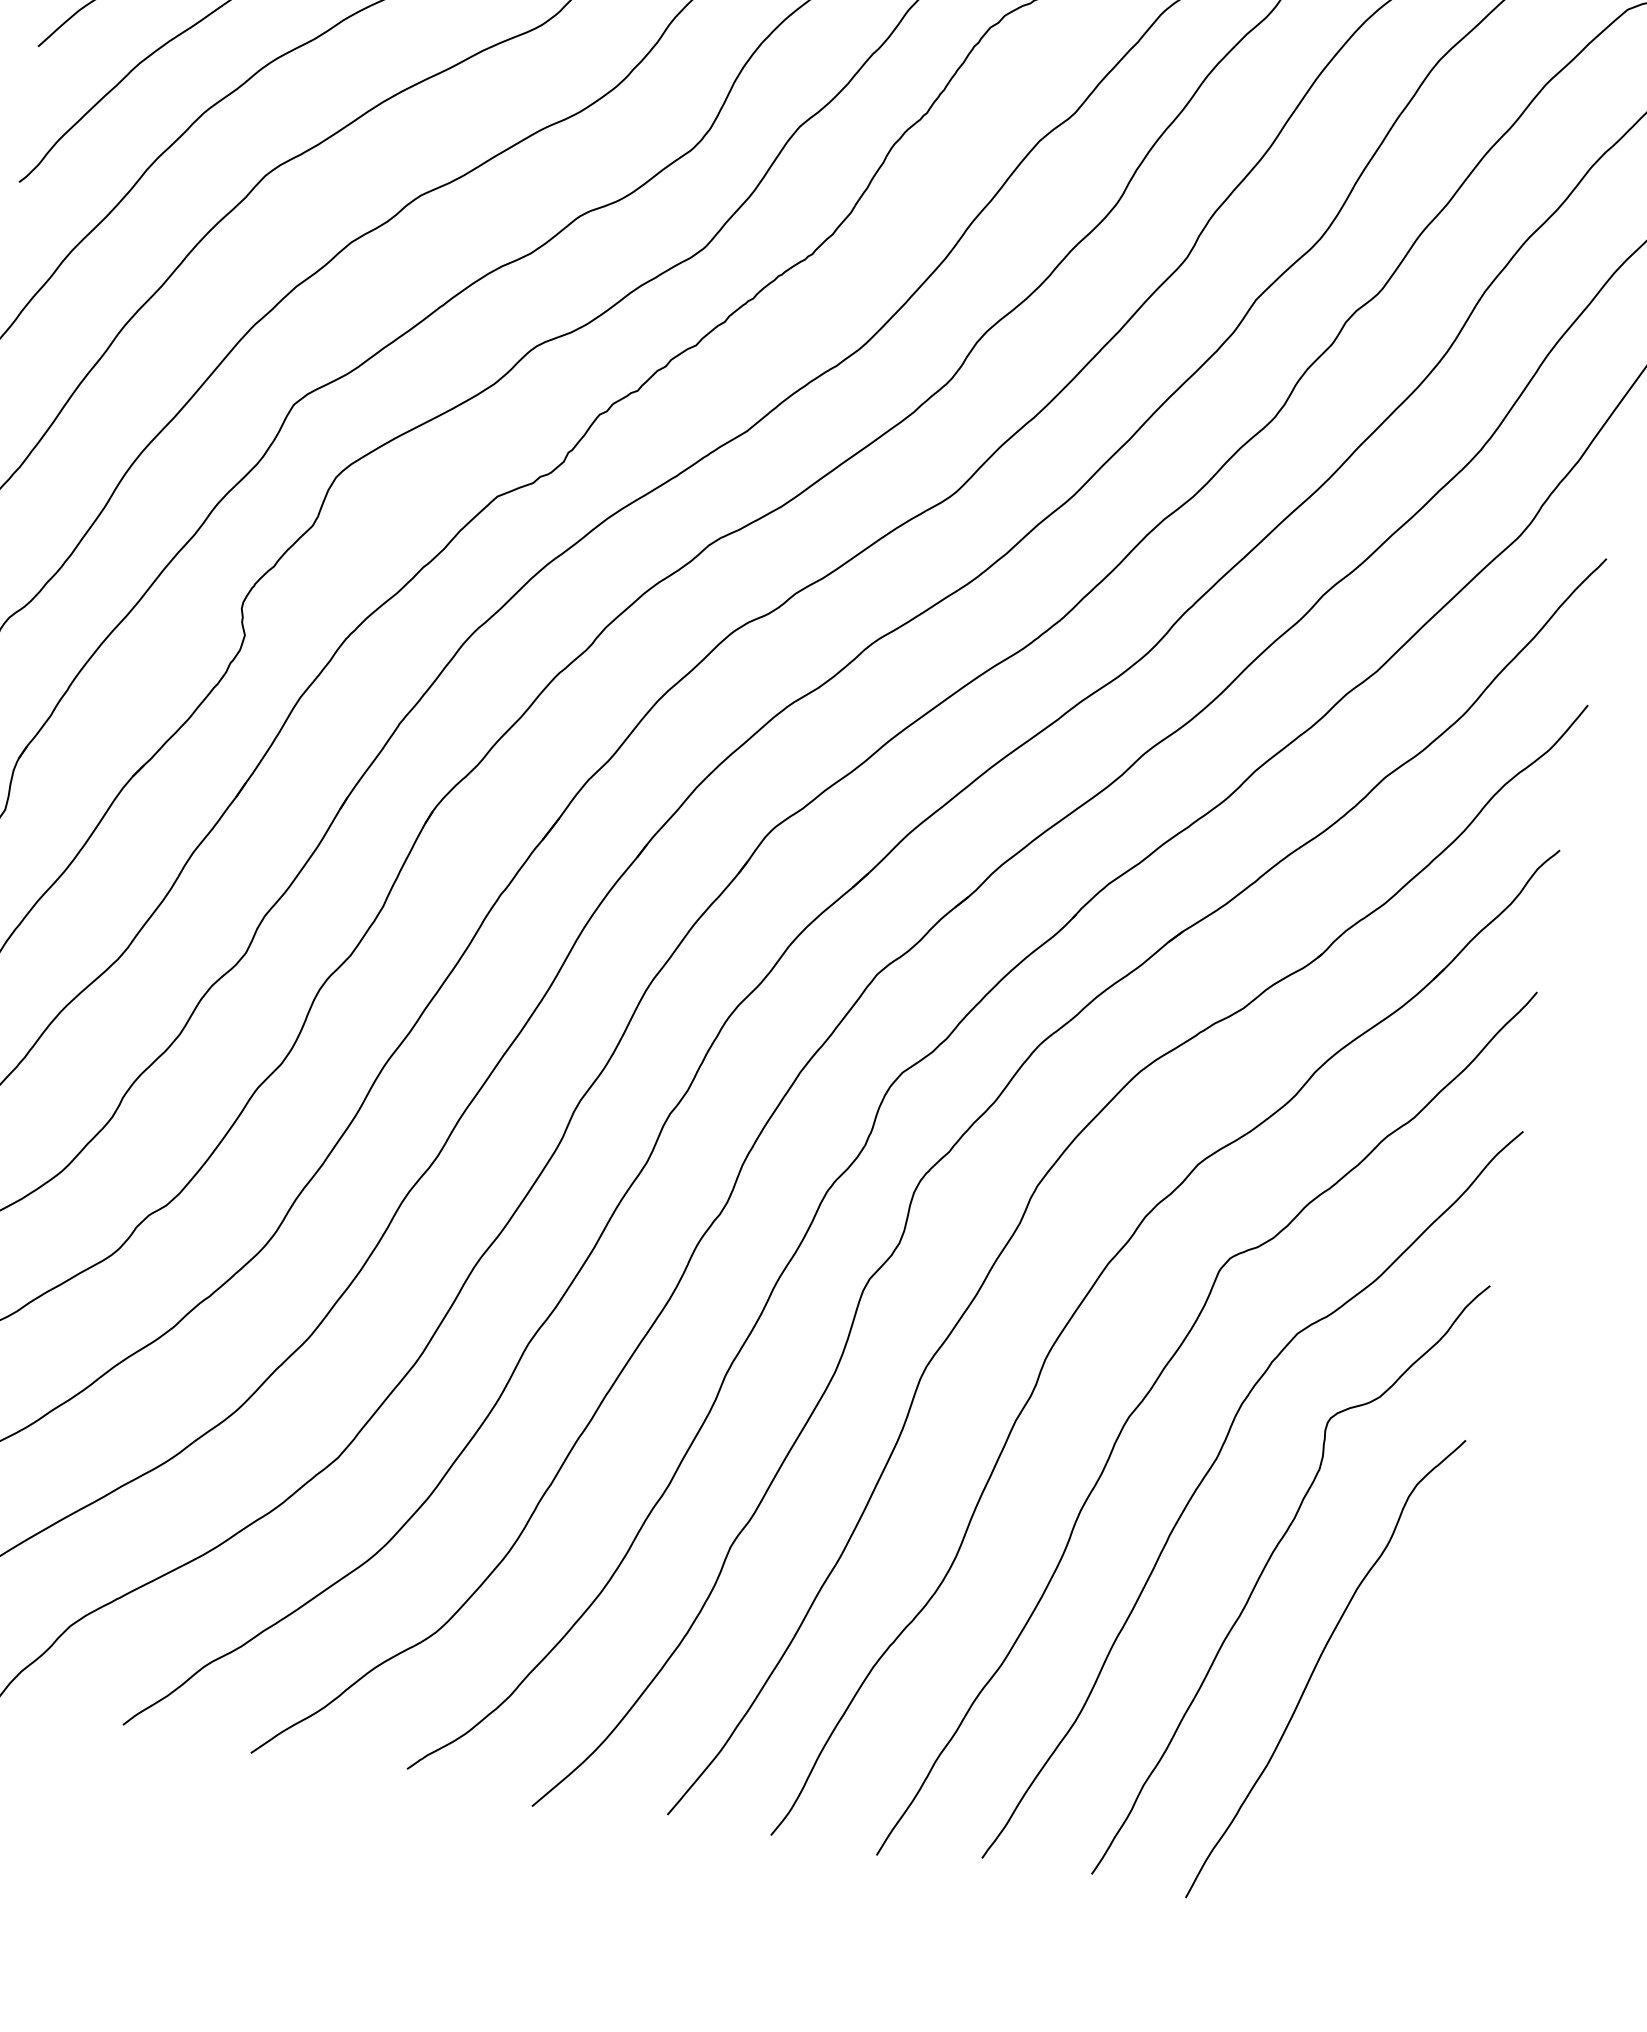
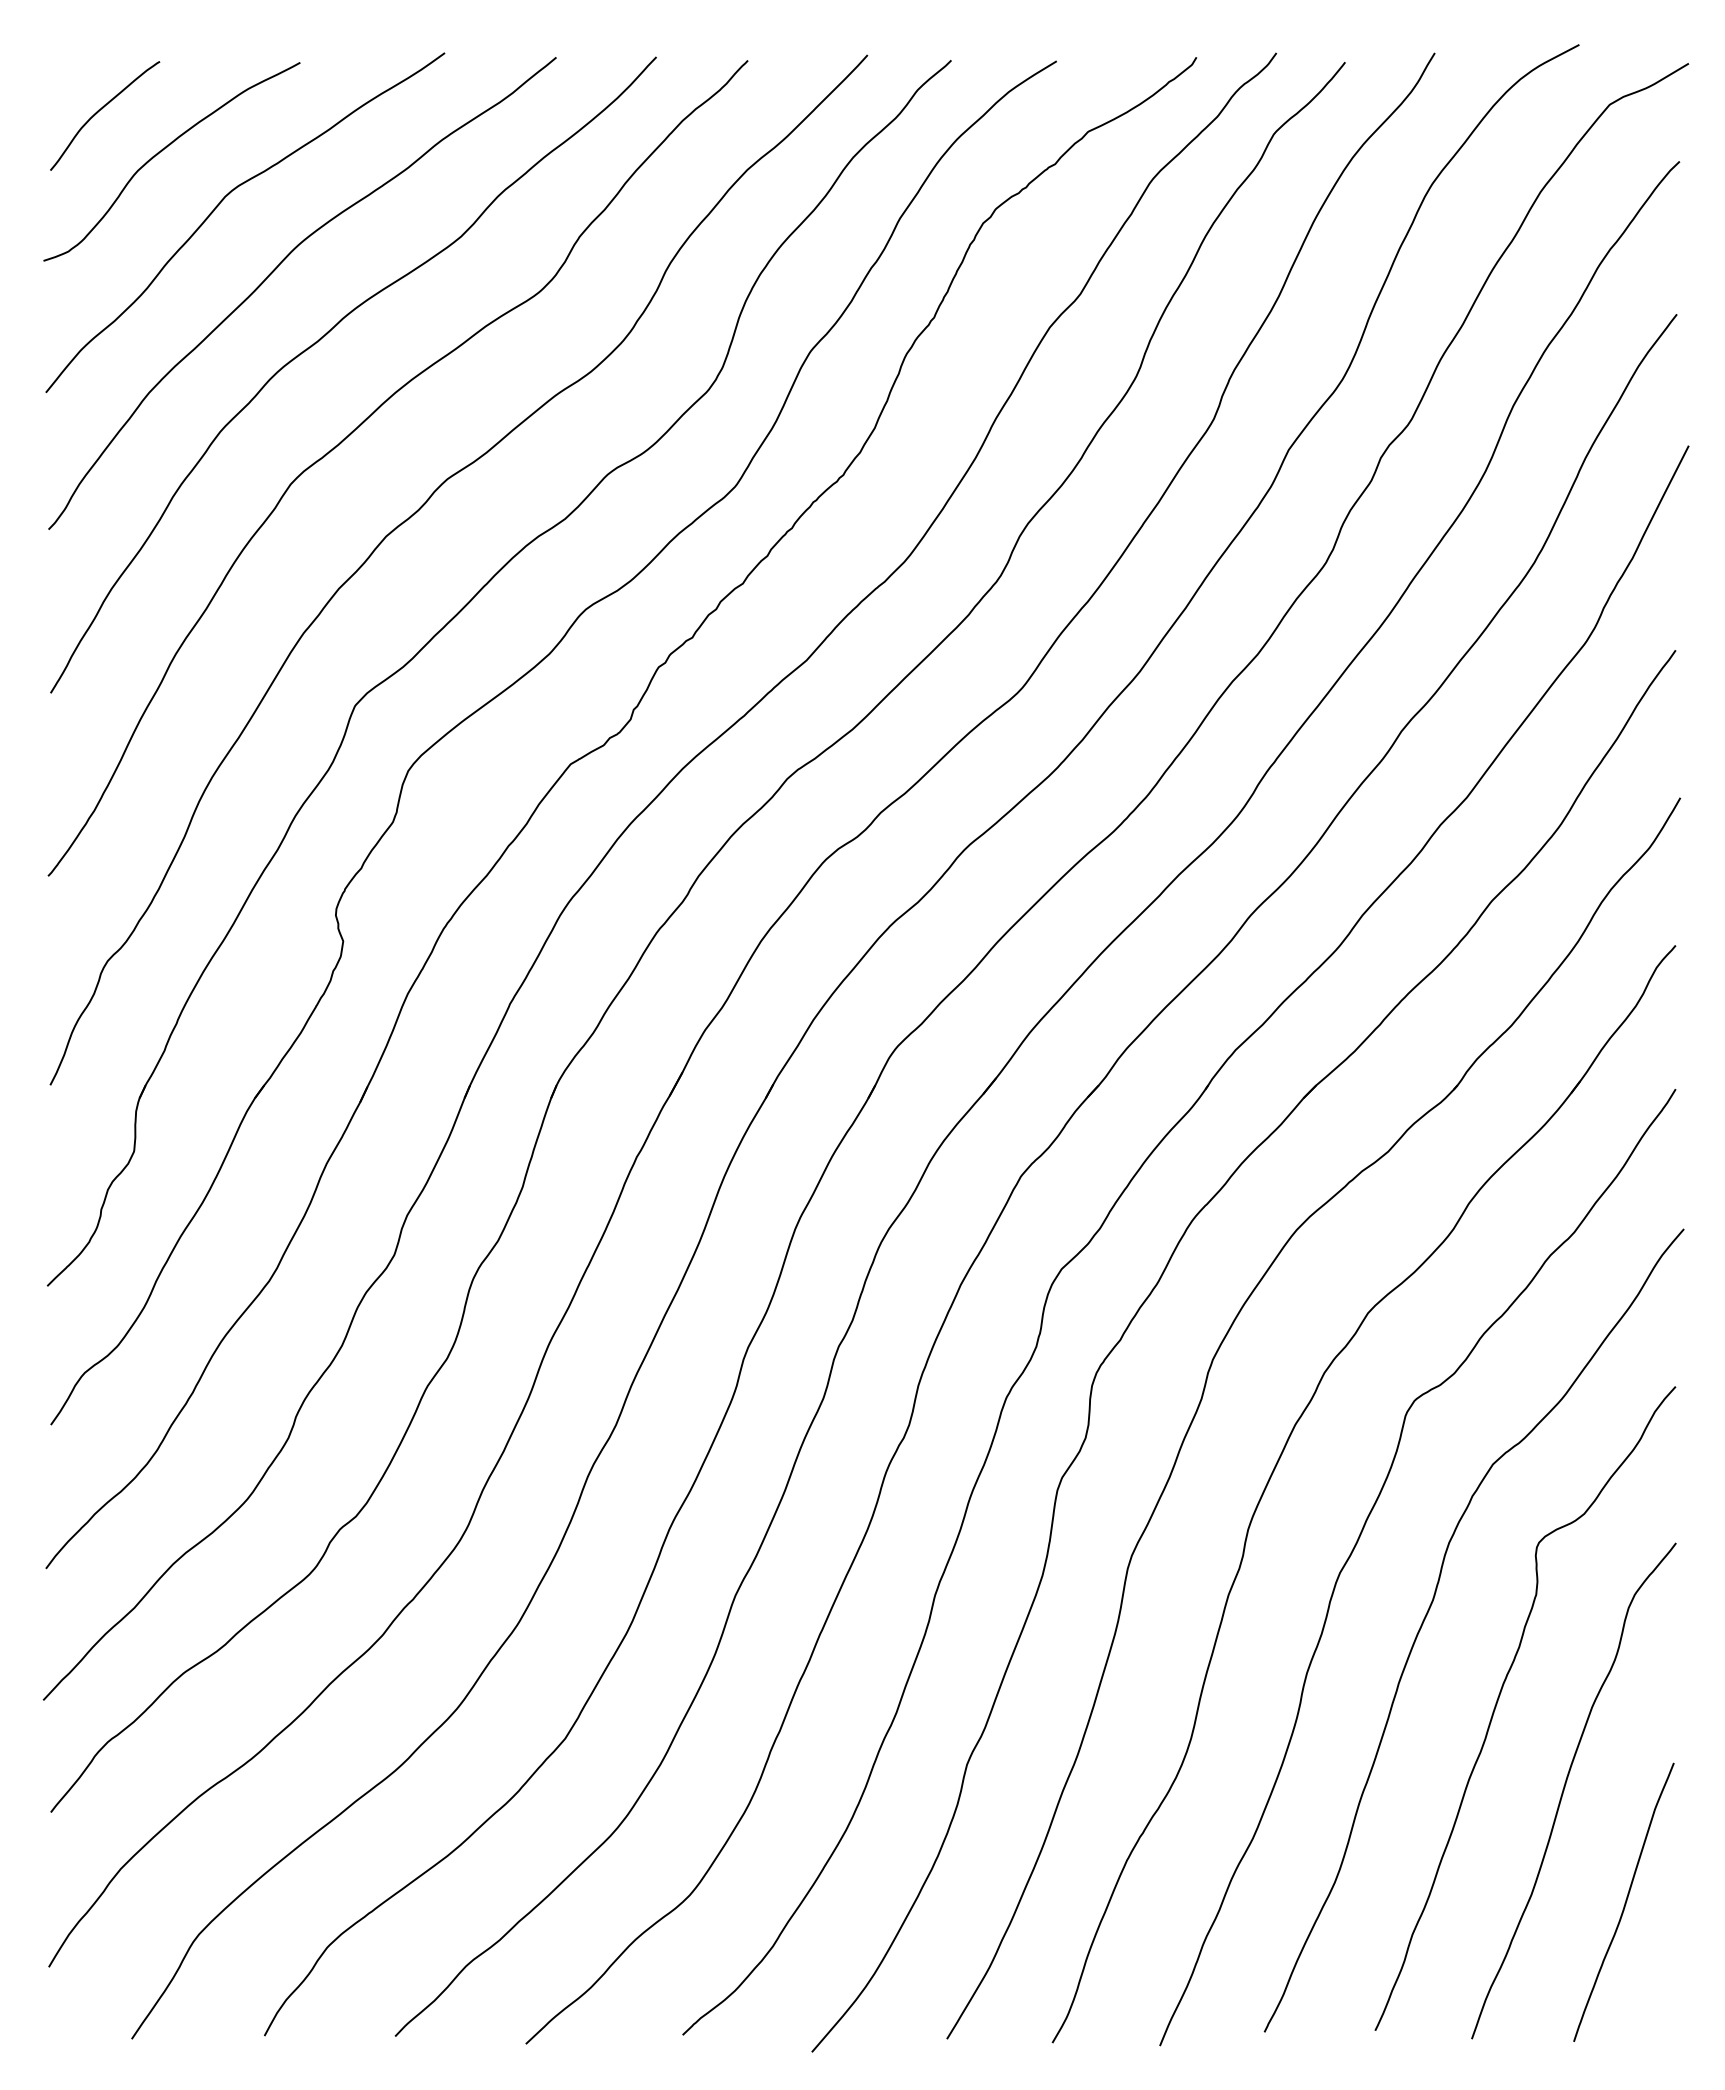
curve: (1359, 1786) -> (1625, 1901), added

